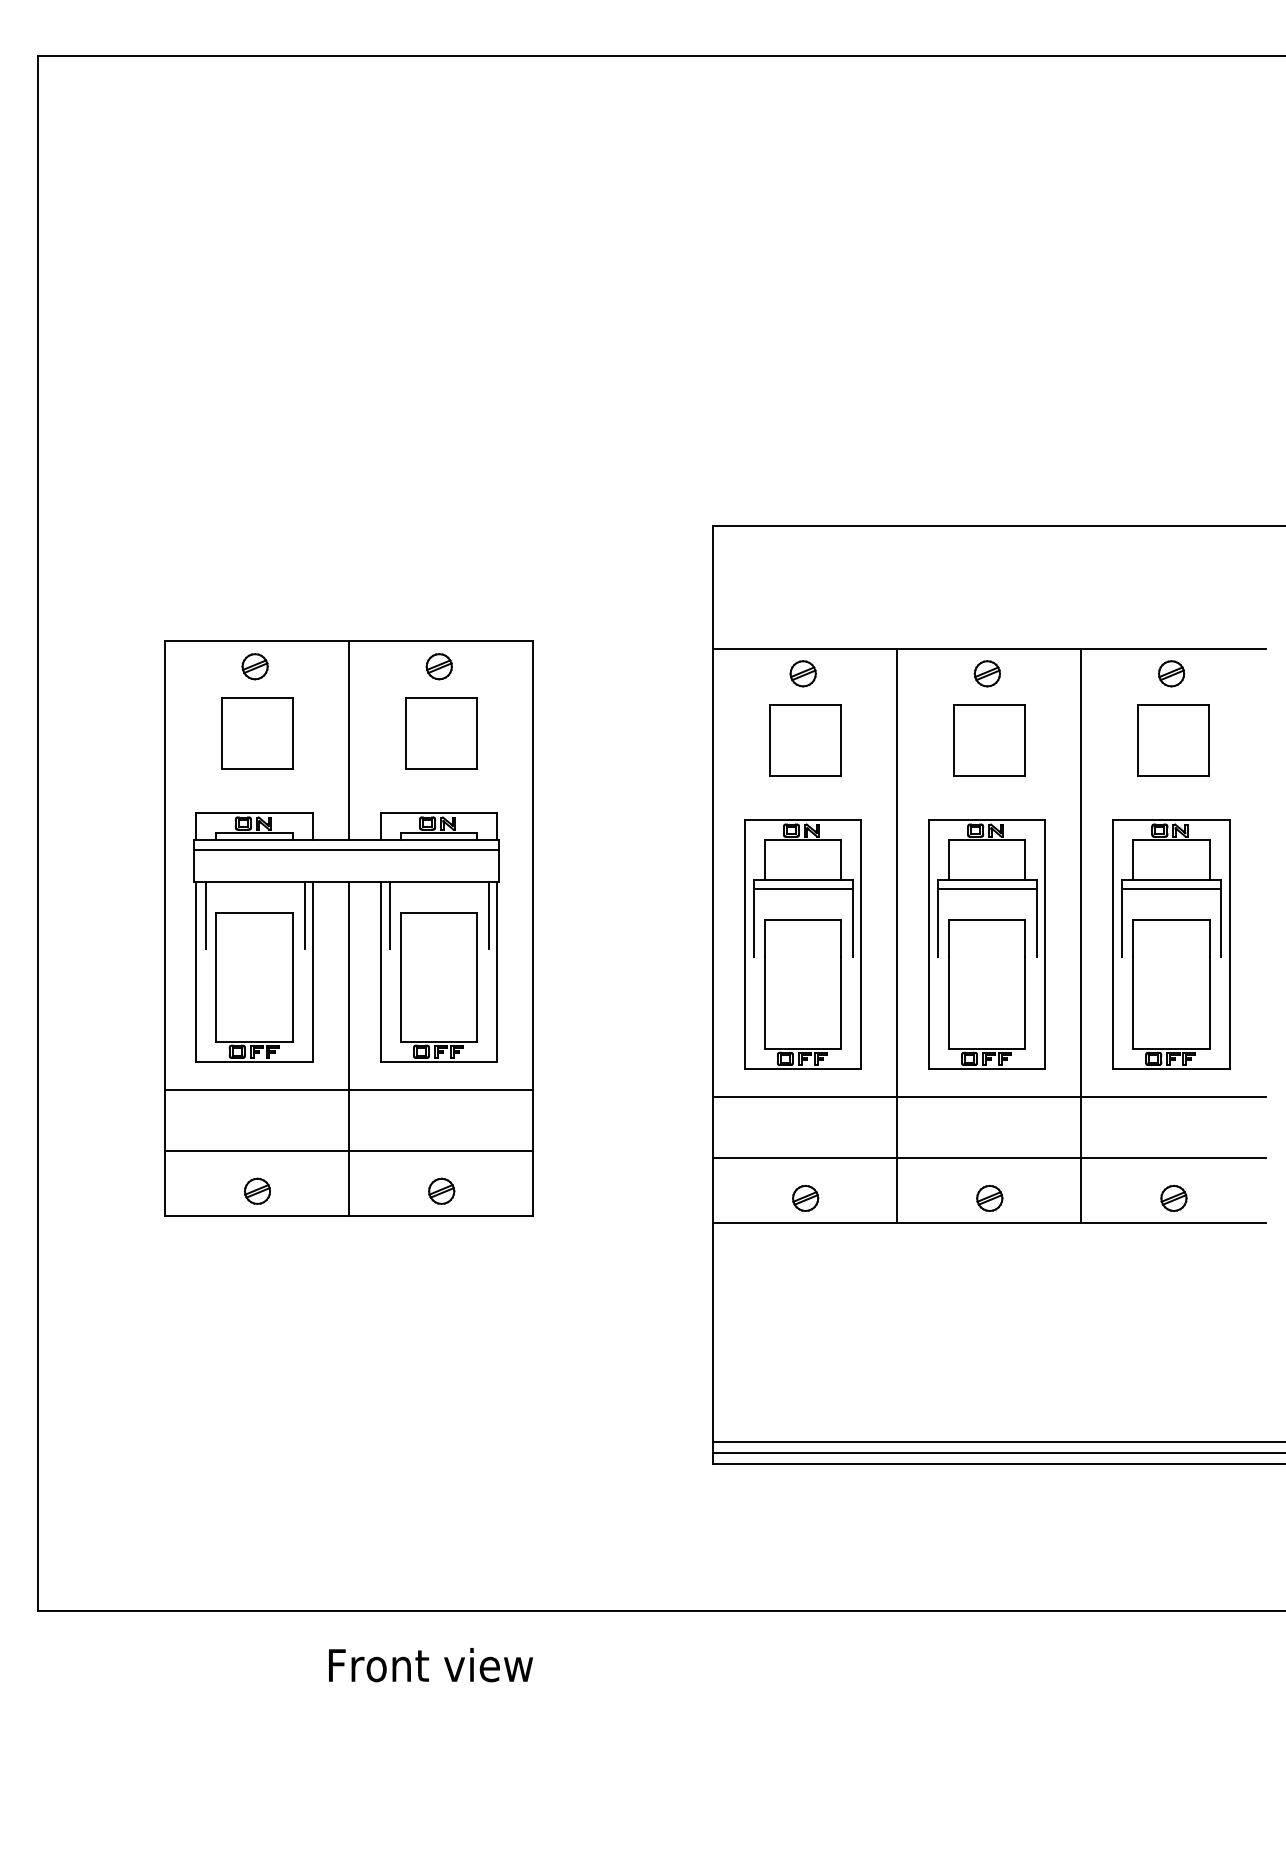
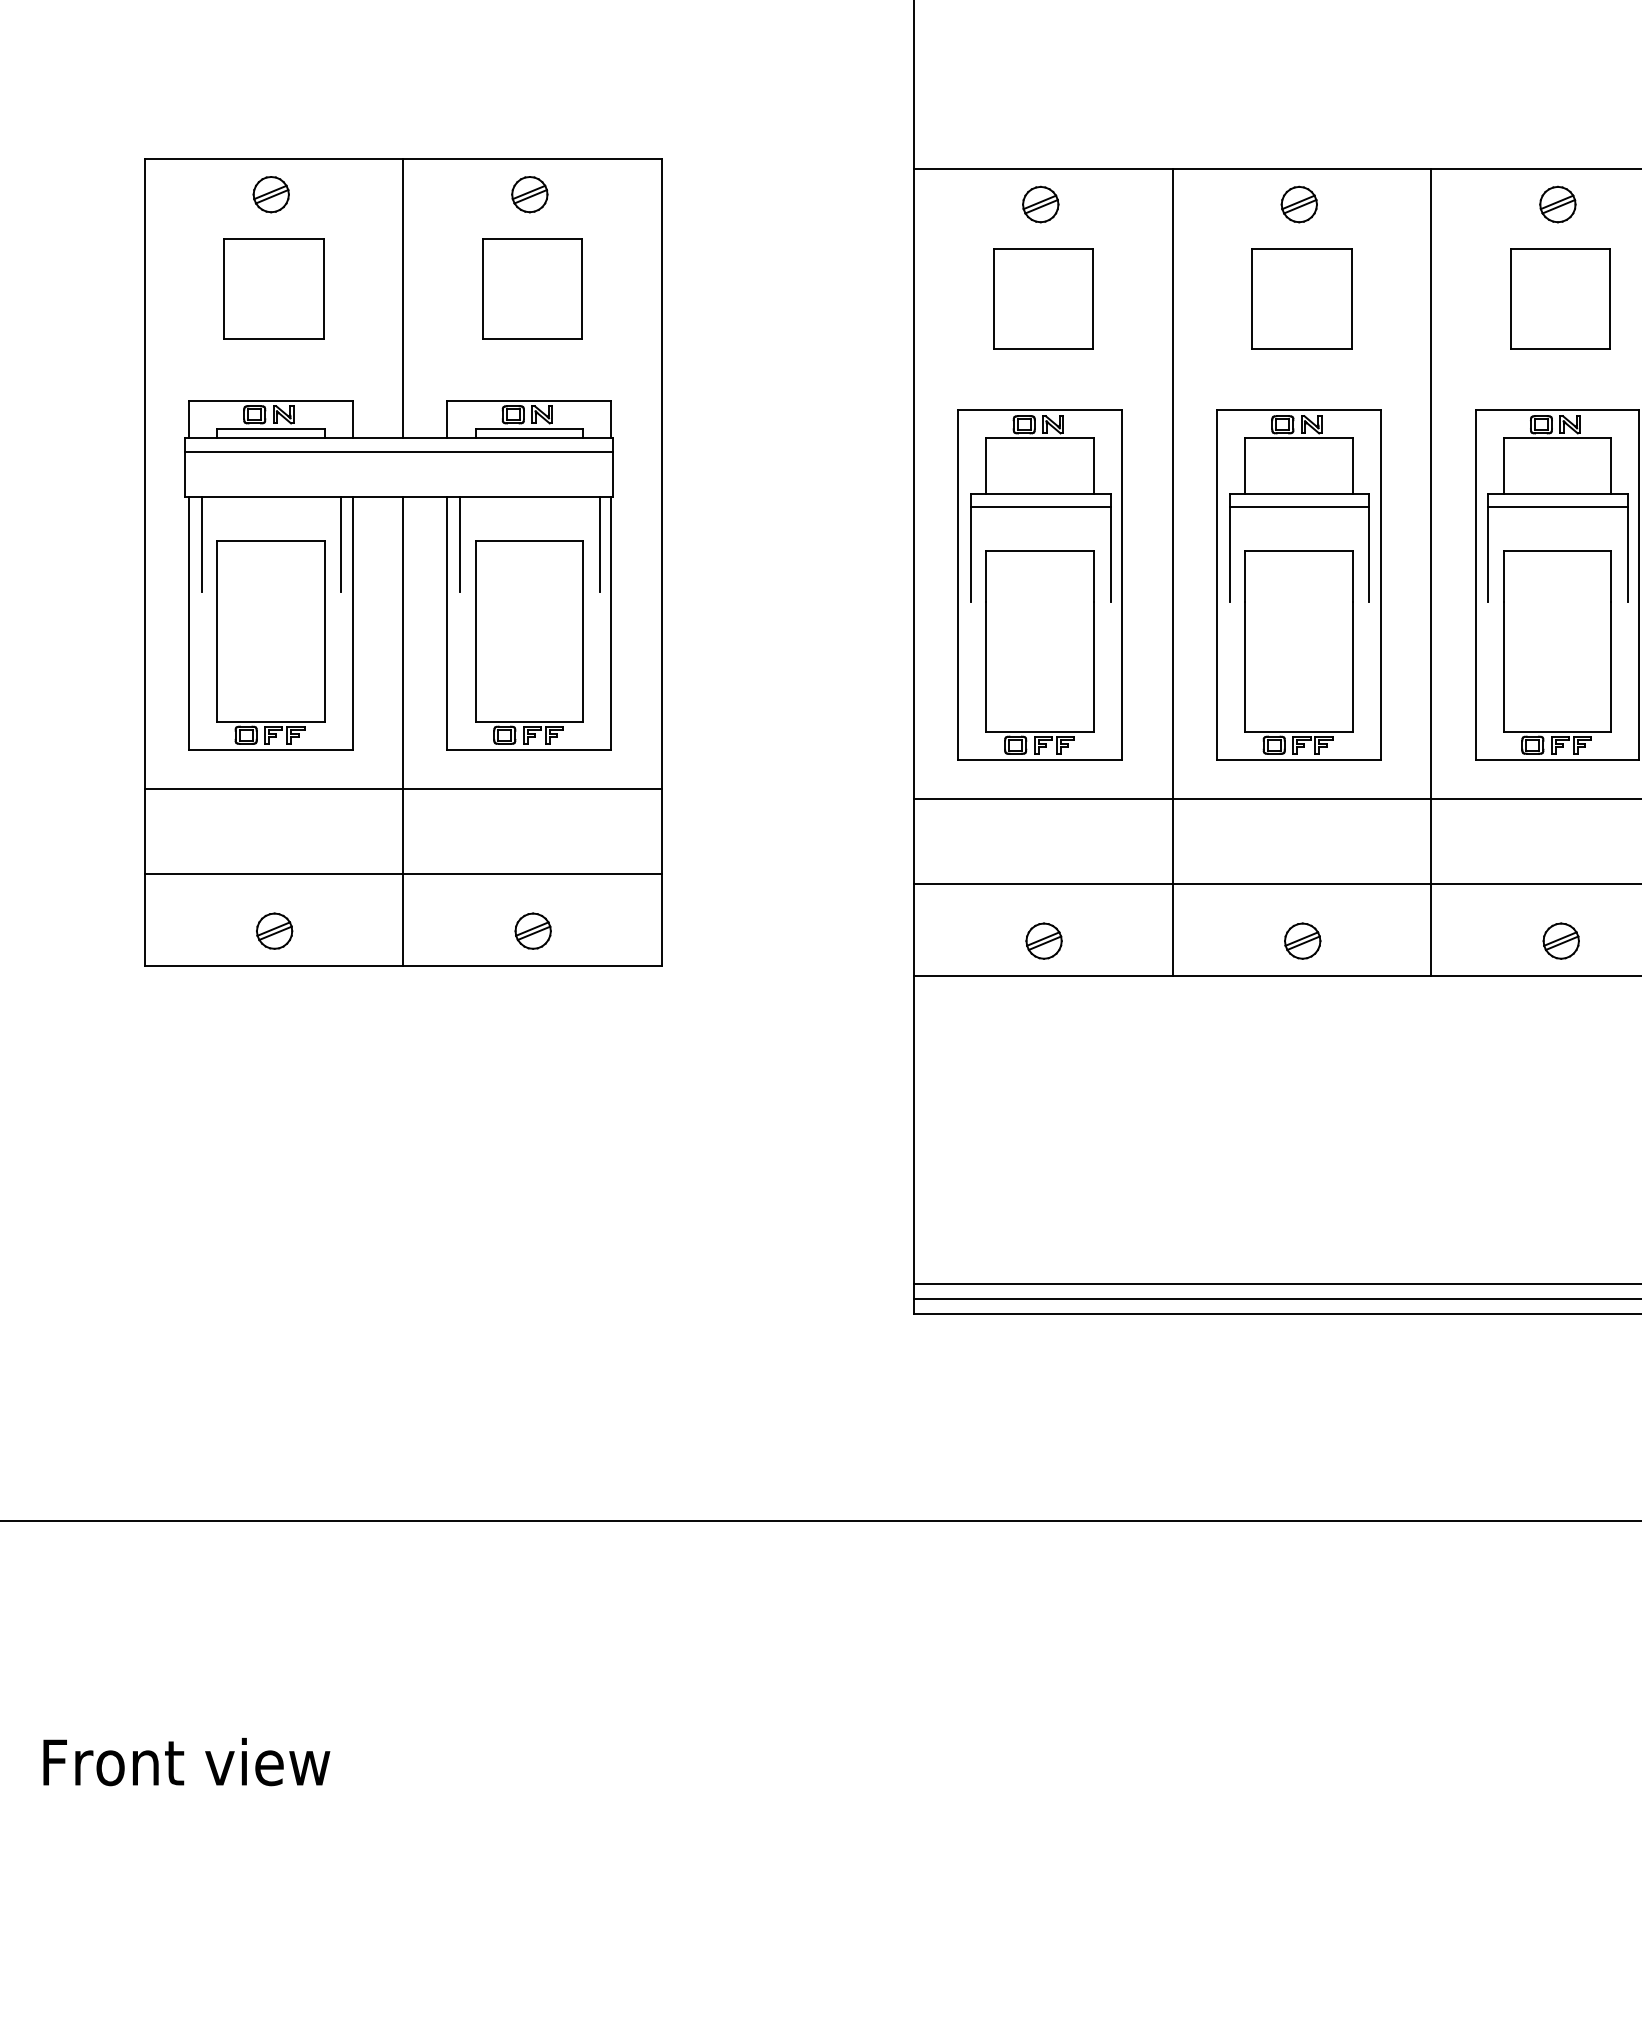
text: (431, 1665) -> (187, 1762), moved

